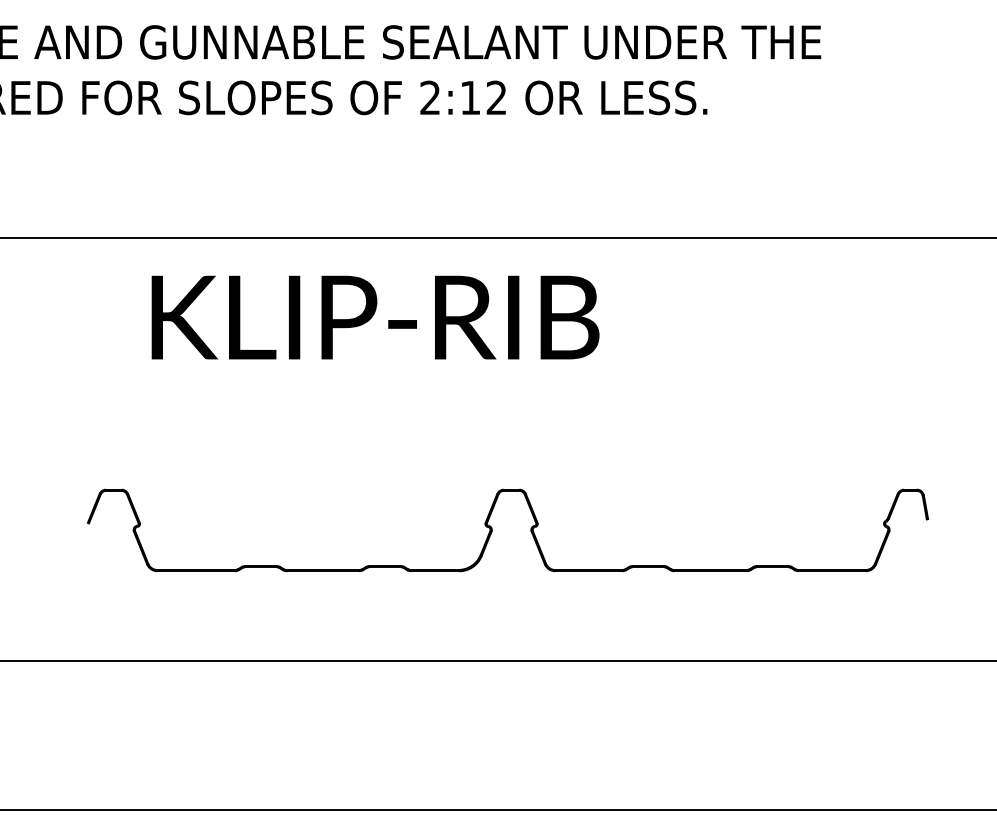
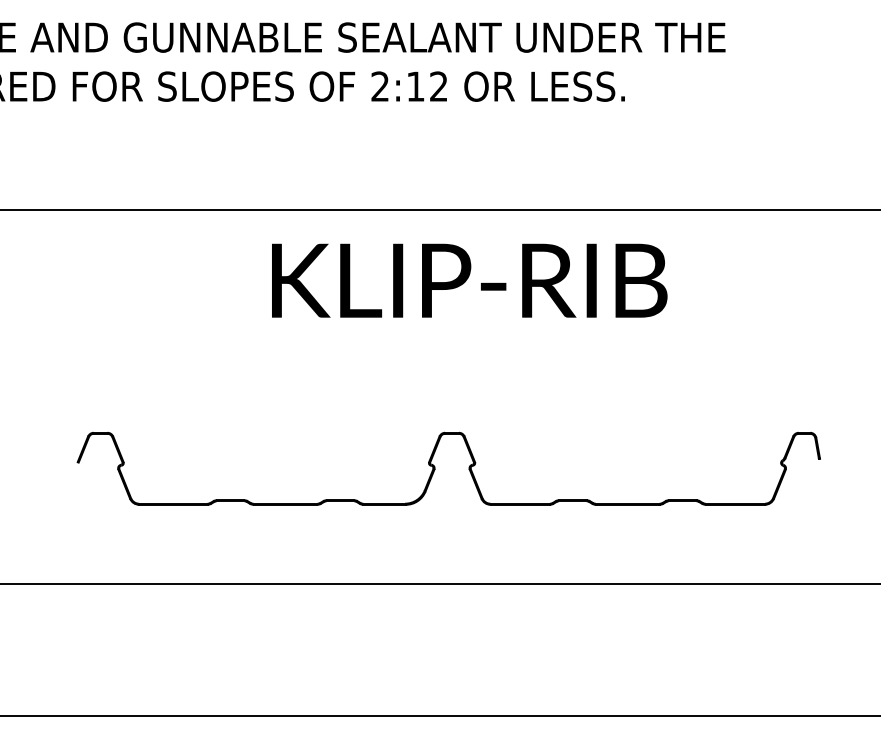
text: (375, 317) -> (469, 280), moved

